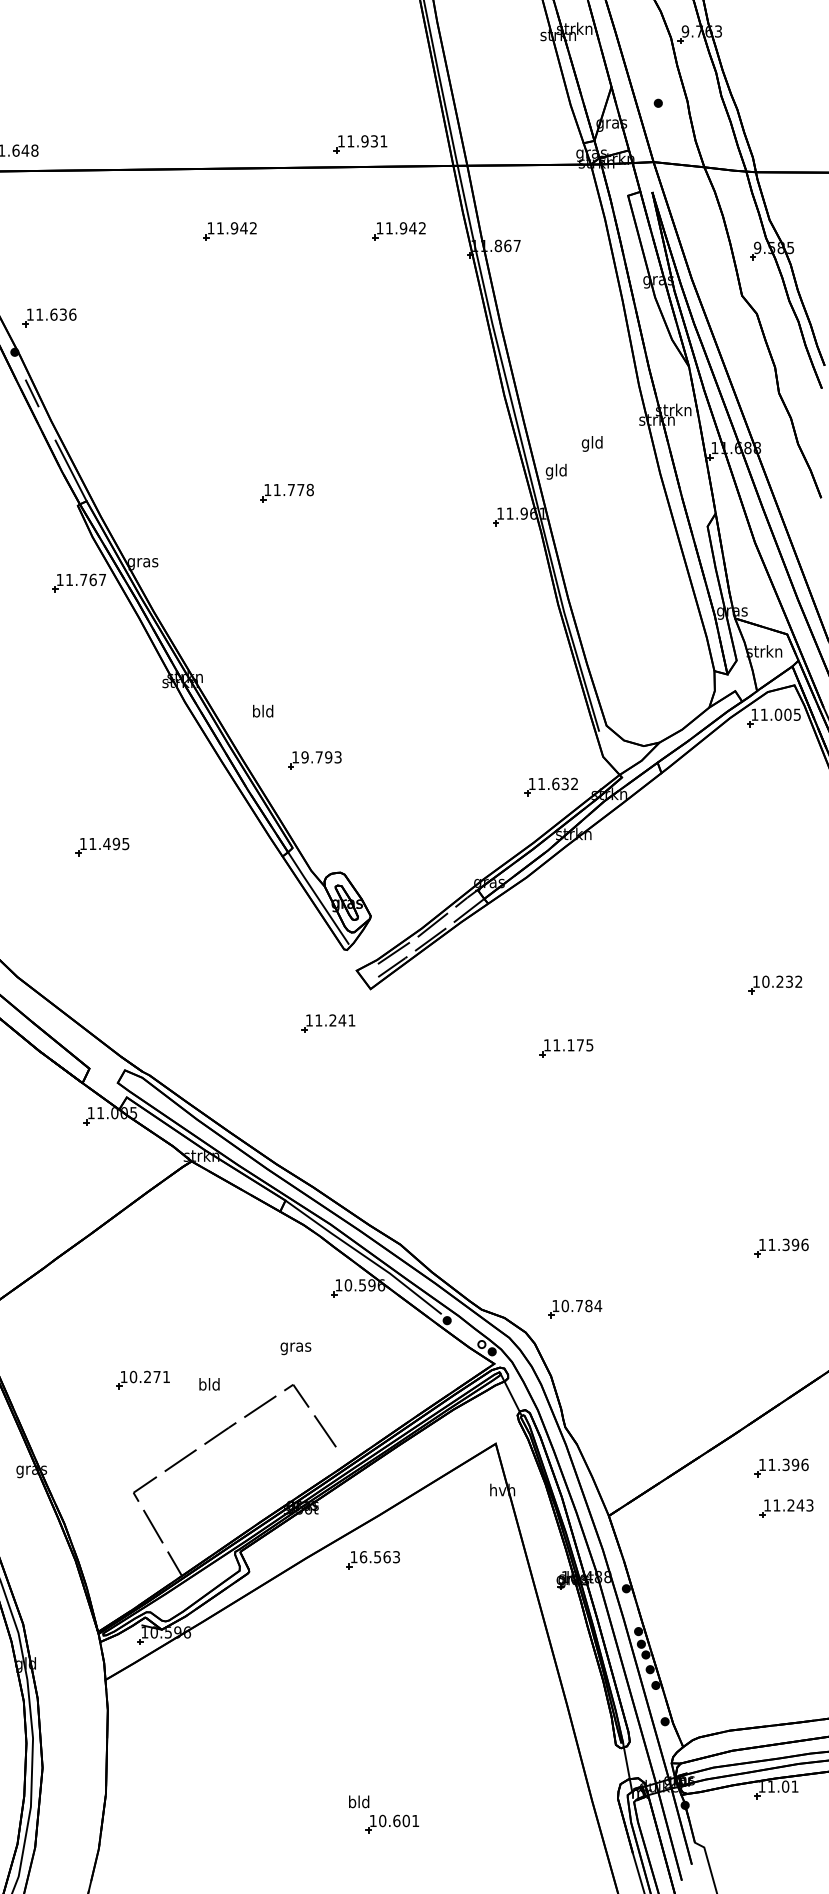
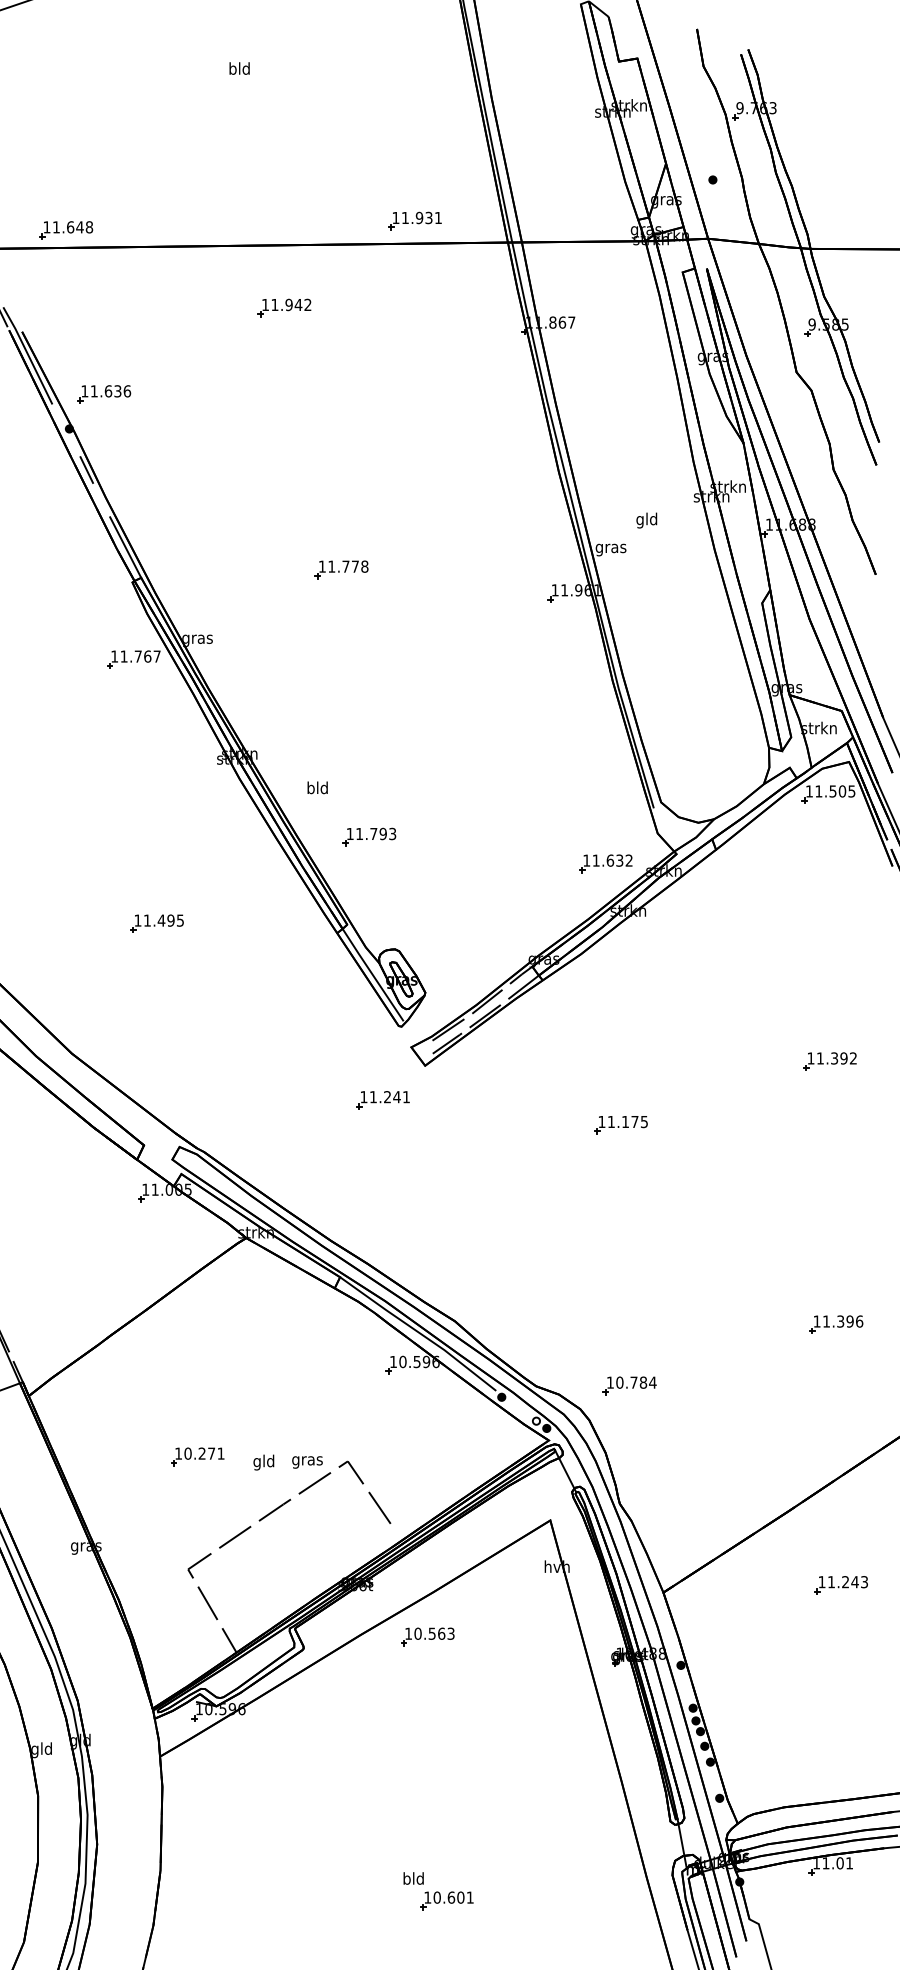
part: (398, 230) -> (453, 307), removed
text: (555, 471) -> (610, 548), gld -> gras
text: (777, 714) -> (832, 791), 11.005 -> 11.505
text: (304, 756) -> (359, 833), 19.793 -> 11.793
text: (776, 981) -> (831, 1058), 10.232 -> 11.392
text: (295, 1348) -> (307, 1462), moved
text: (202, 1385) -> (257, 1462), bld -> gld
part: (781, 1467) -> (836, 1544), removed
text: (362, 1556) -> (417, 1633), 16.563 -> 10.563

